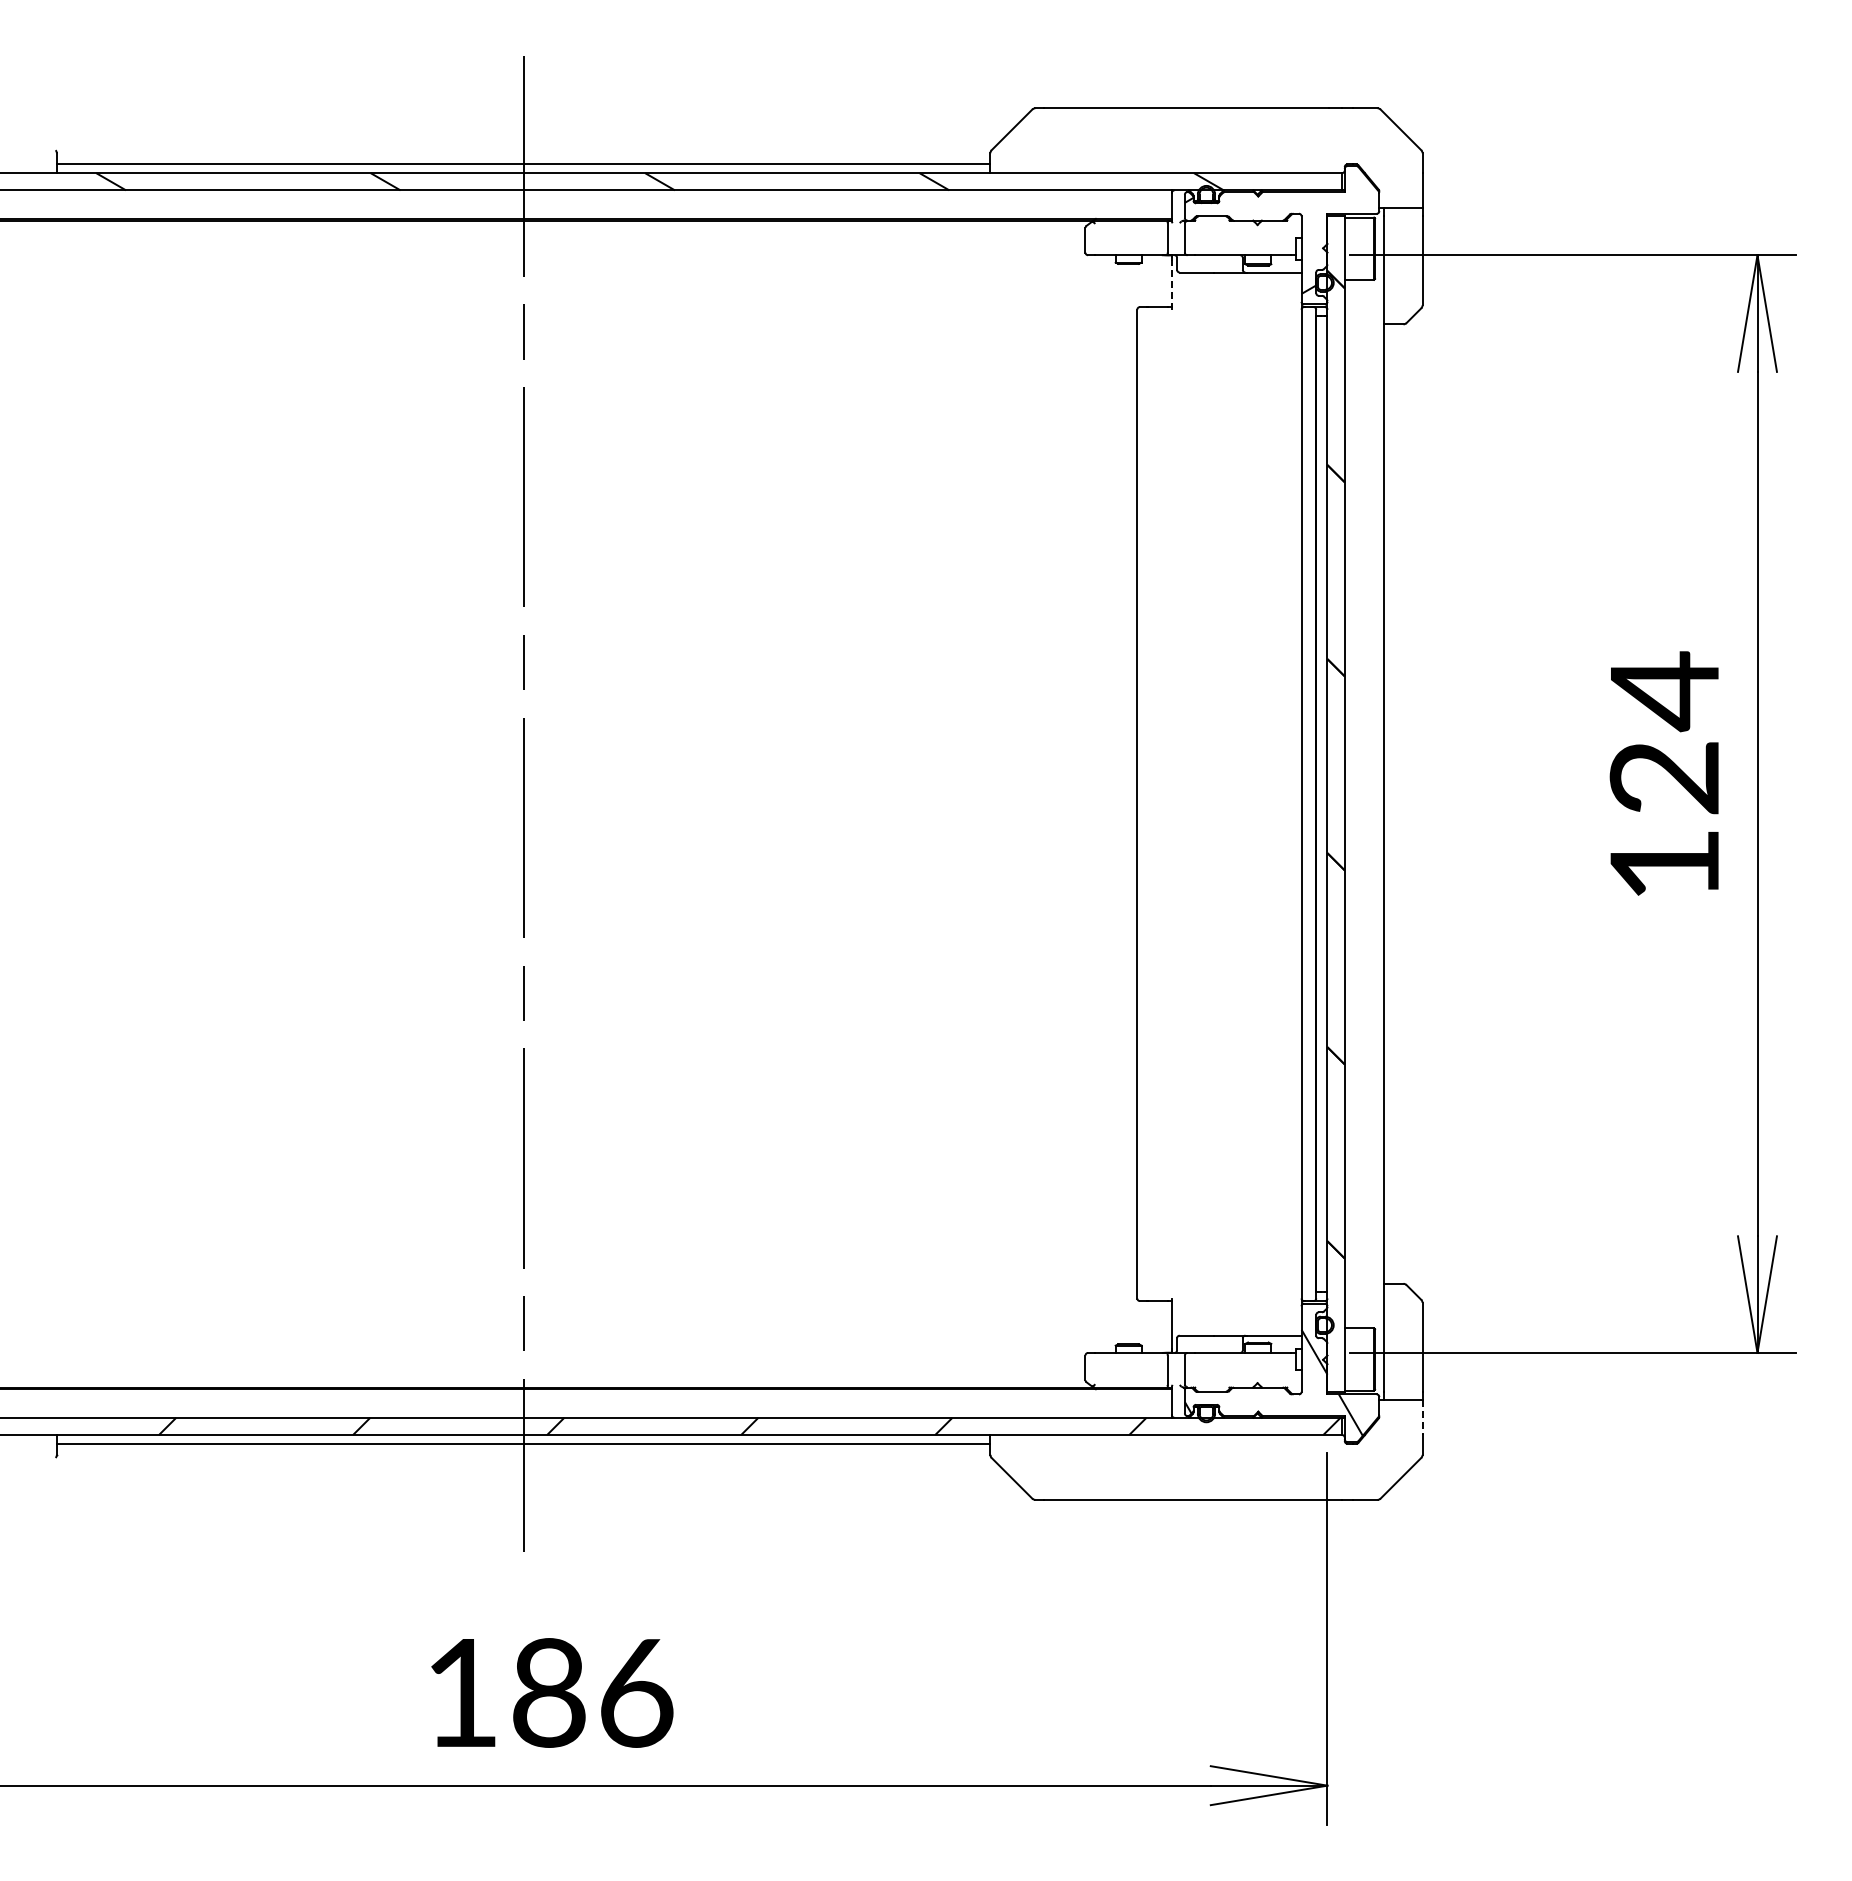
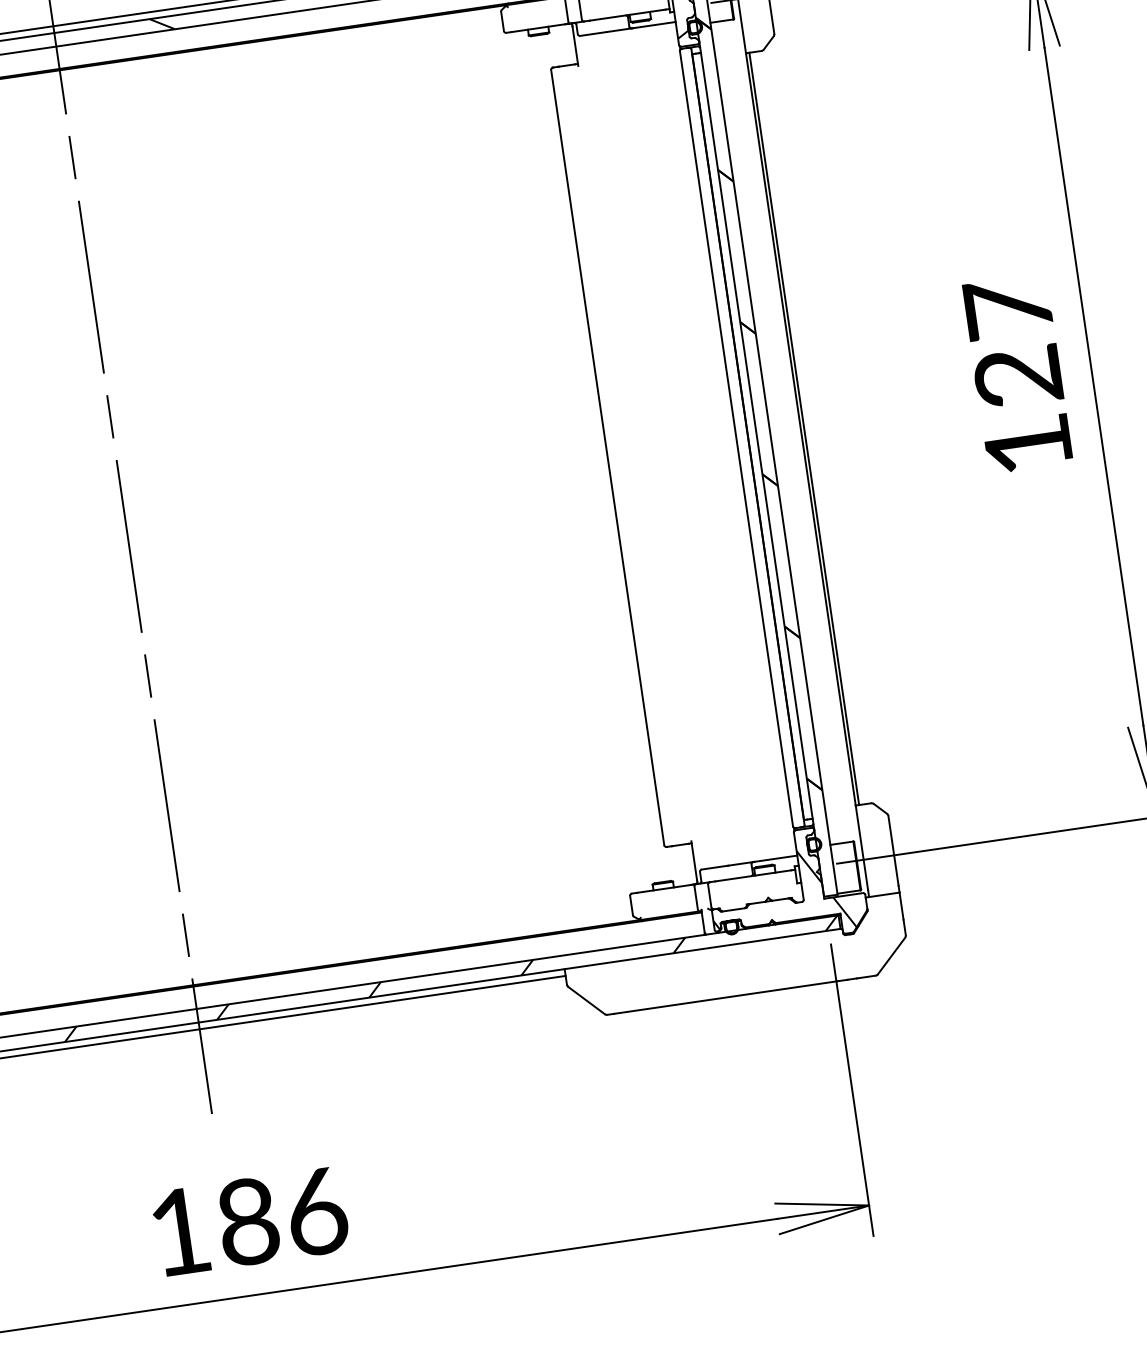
line: (1171, 284) -> (575, 46), dashed -> solid
text: (1664, 691) -> (1008, 309), 124 -> 127
line: (1387, 803) -> (803, 428), added
line: (1422, 1418) -> (901, 906), dashed -> solid

